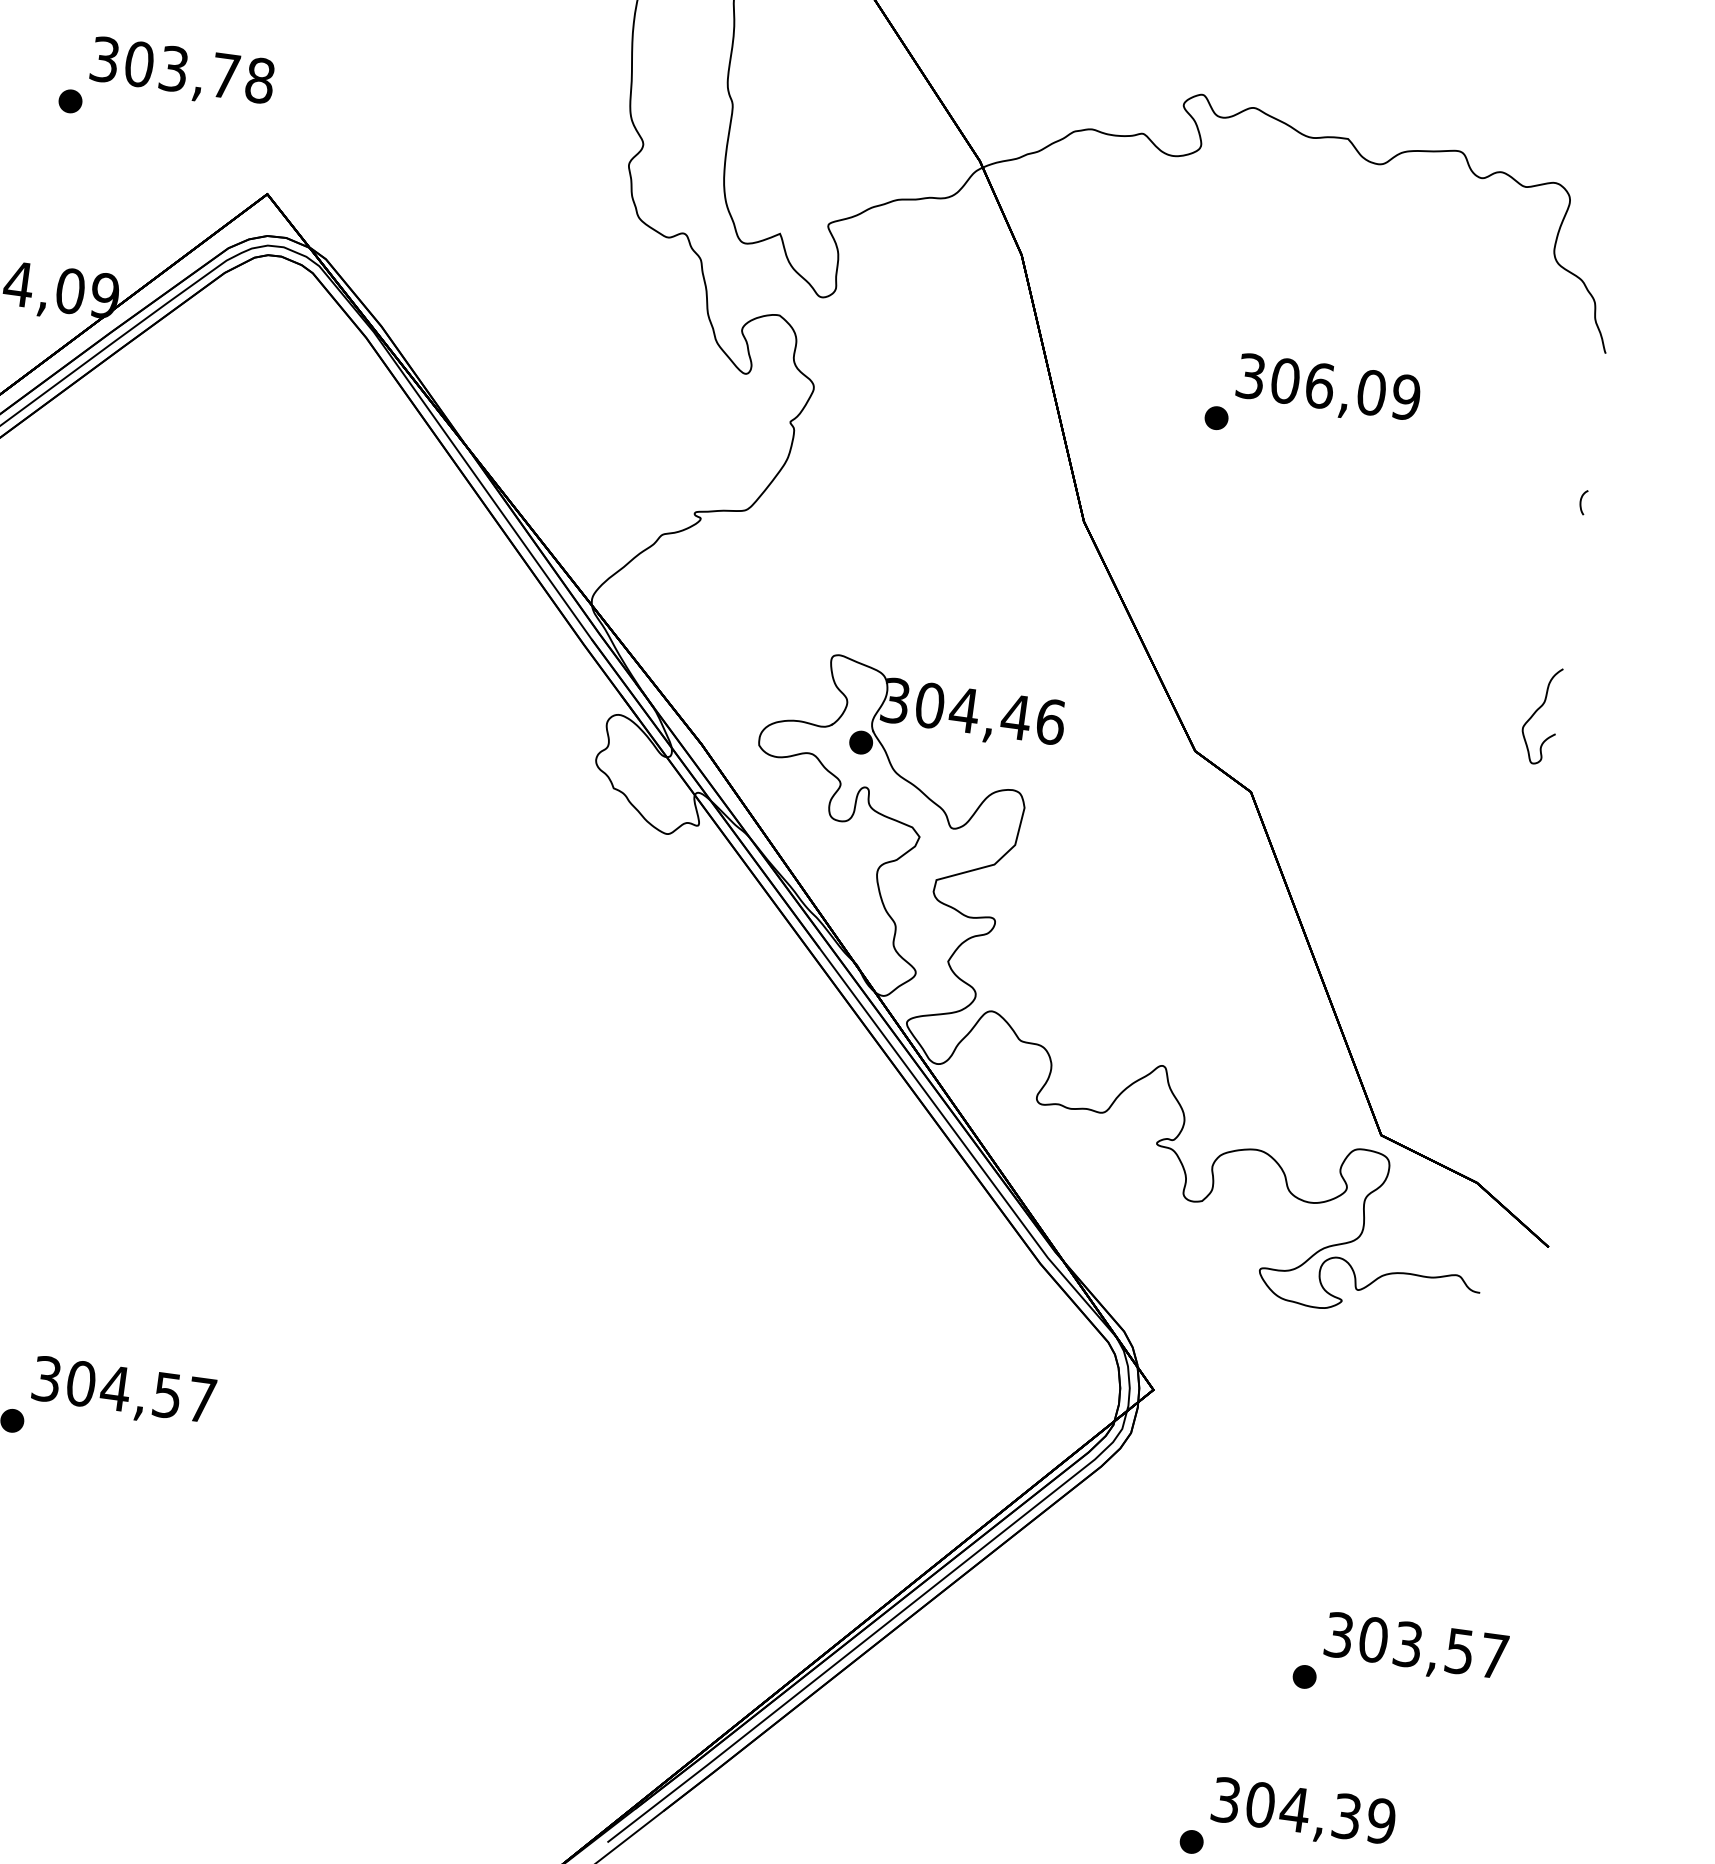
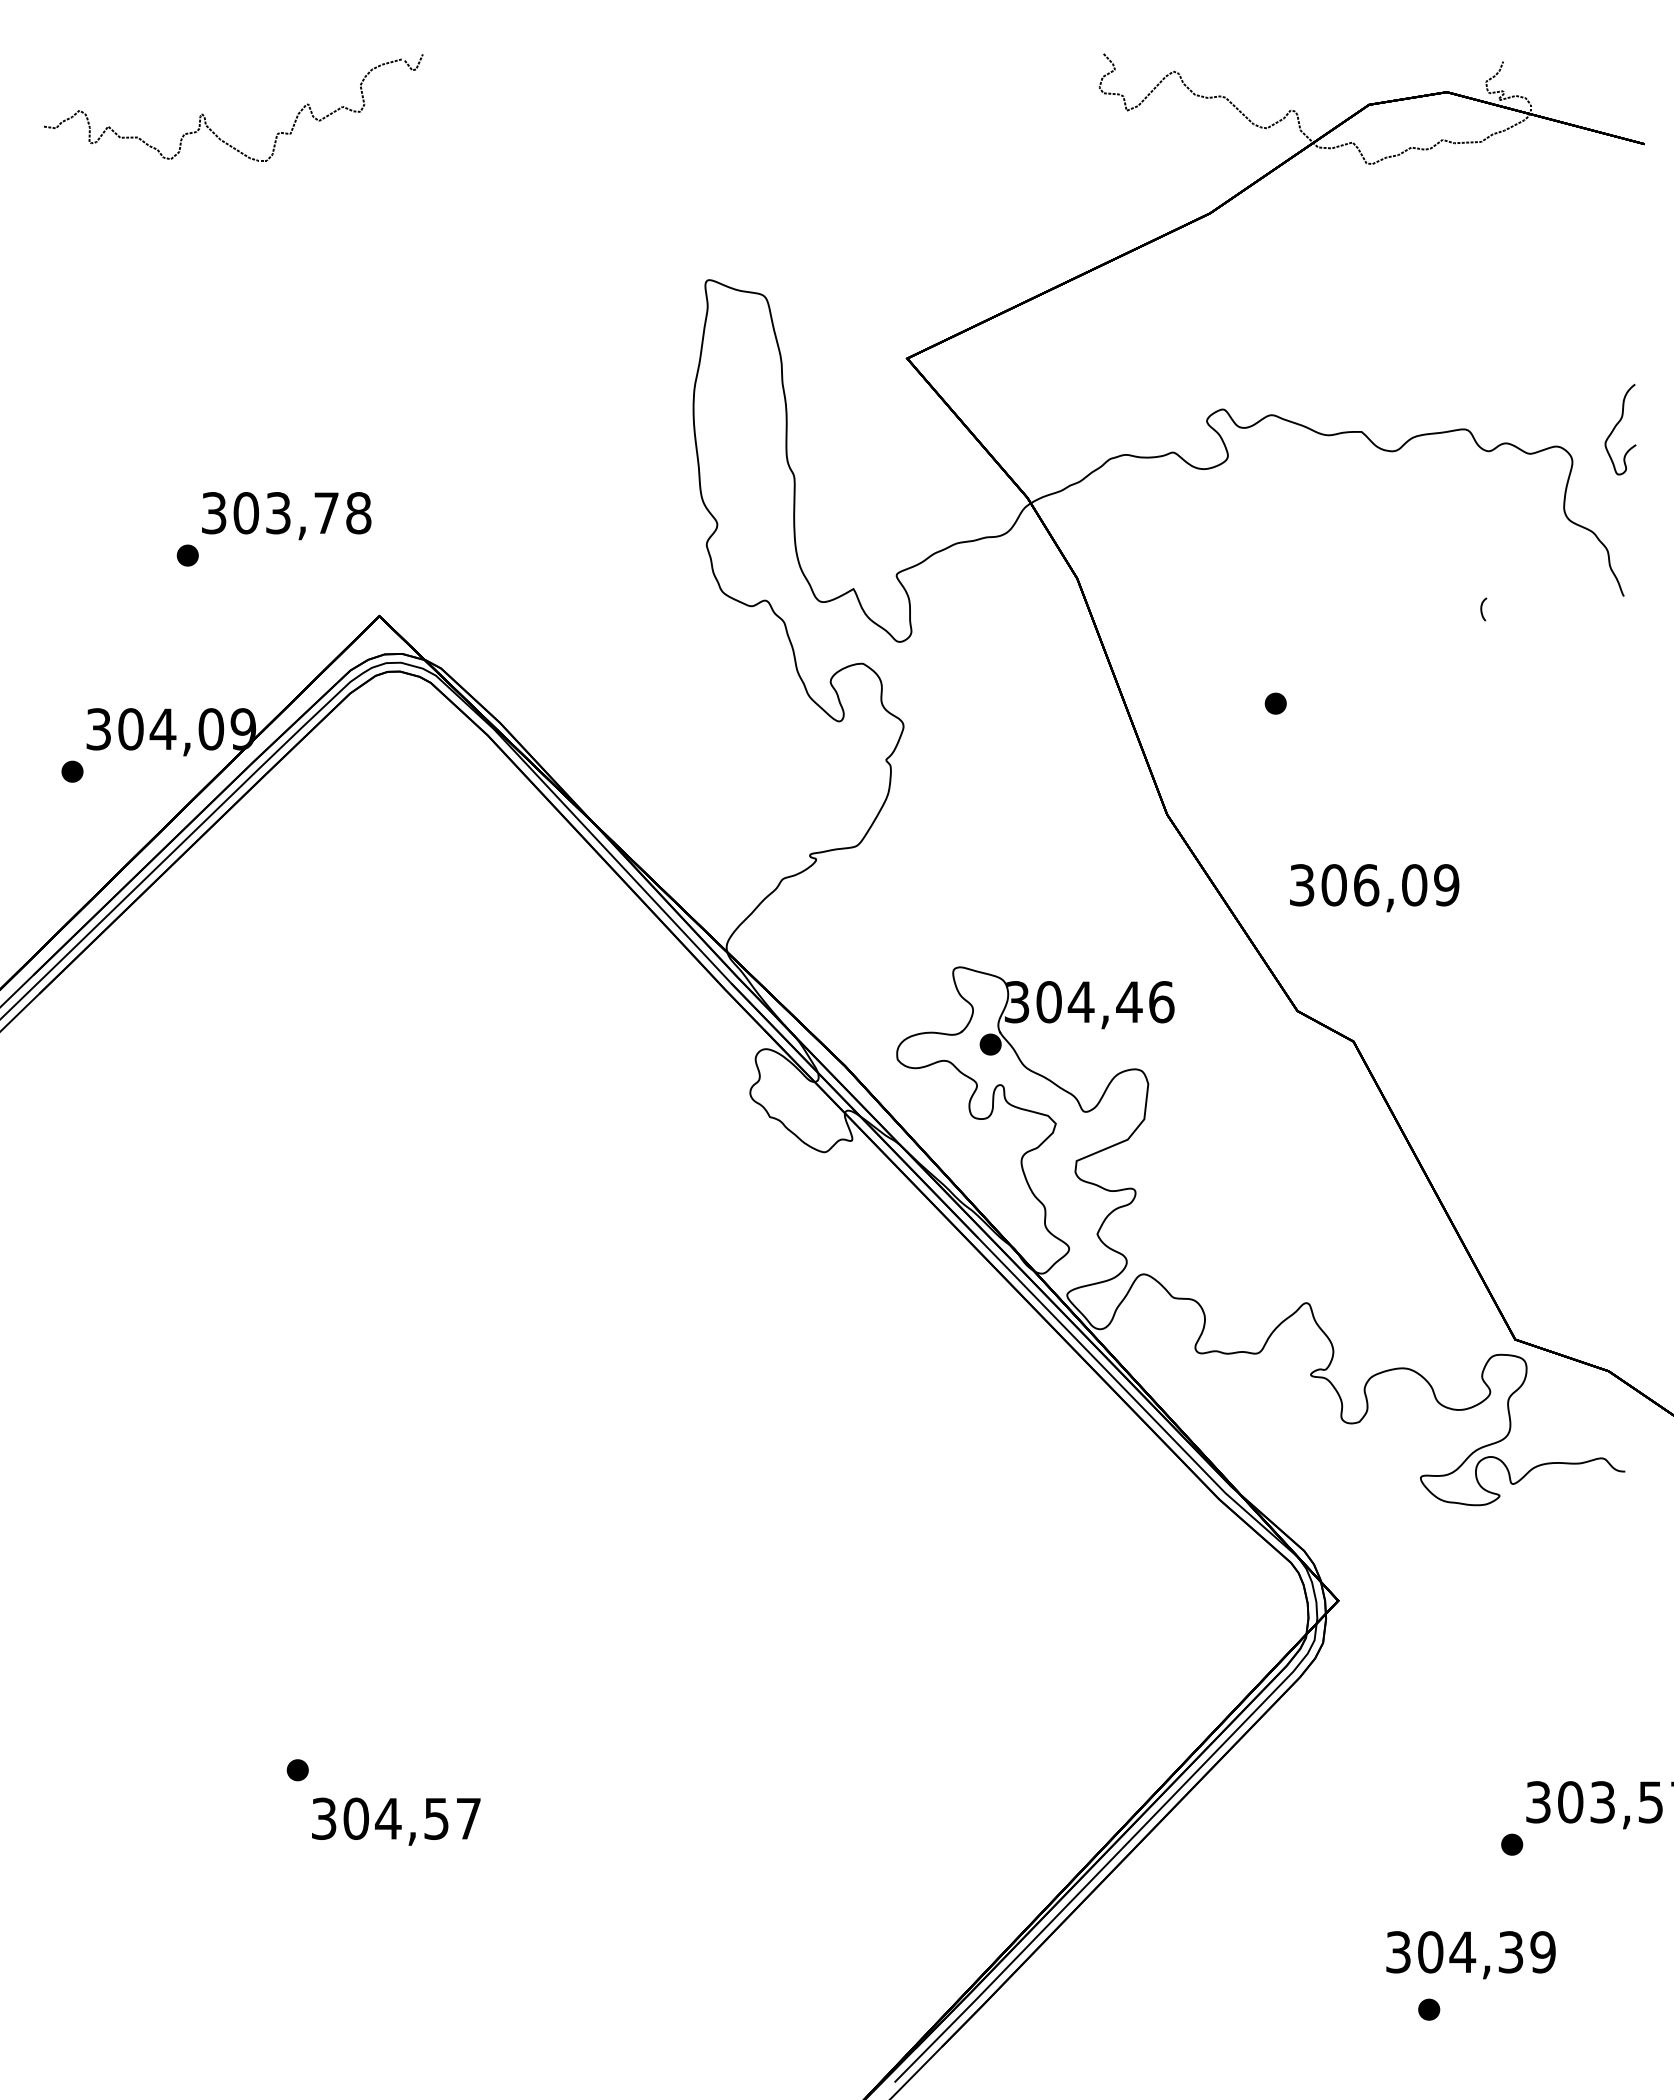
text: (1328, 390) -> (1374, 888), moved
curve: (1581, 502) -> (1482, 609), moved
curve: (1538, 710) -> (1617, 425), moved
text: (123, 1392) -> (396, 1821), moved
text: (1302, 1814) -> (1470, 1955), moved

